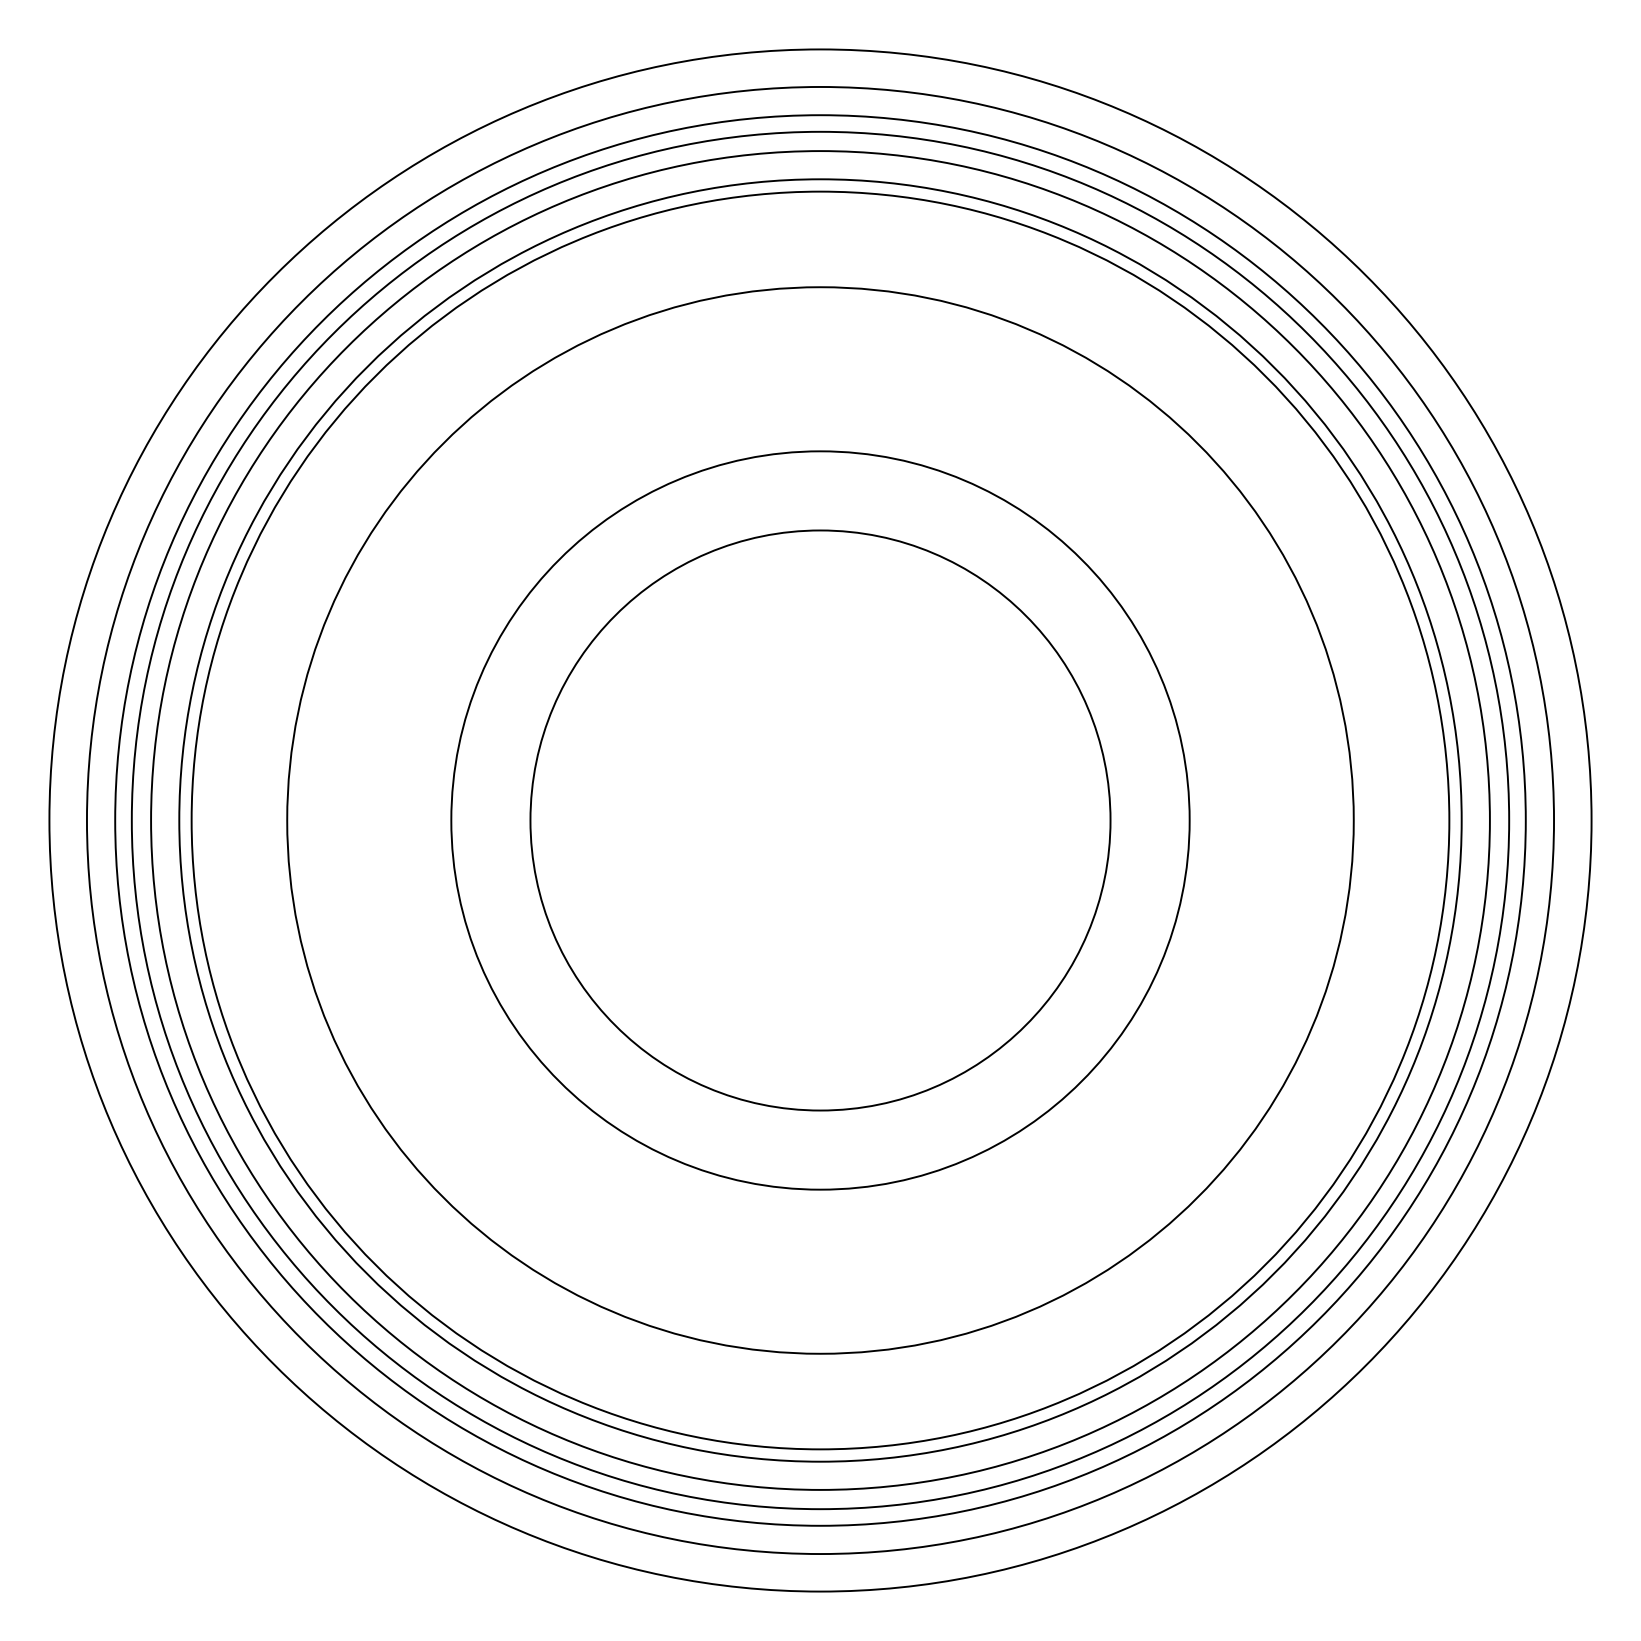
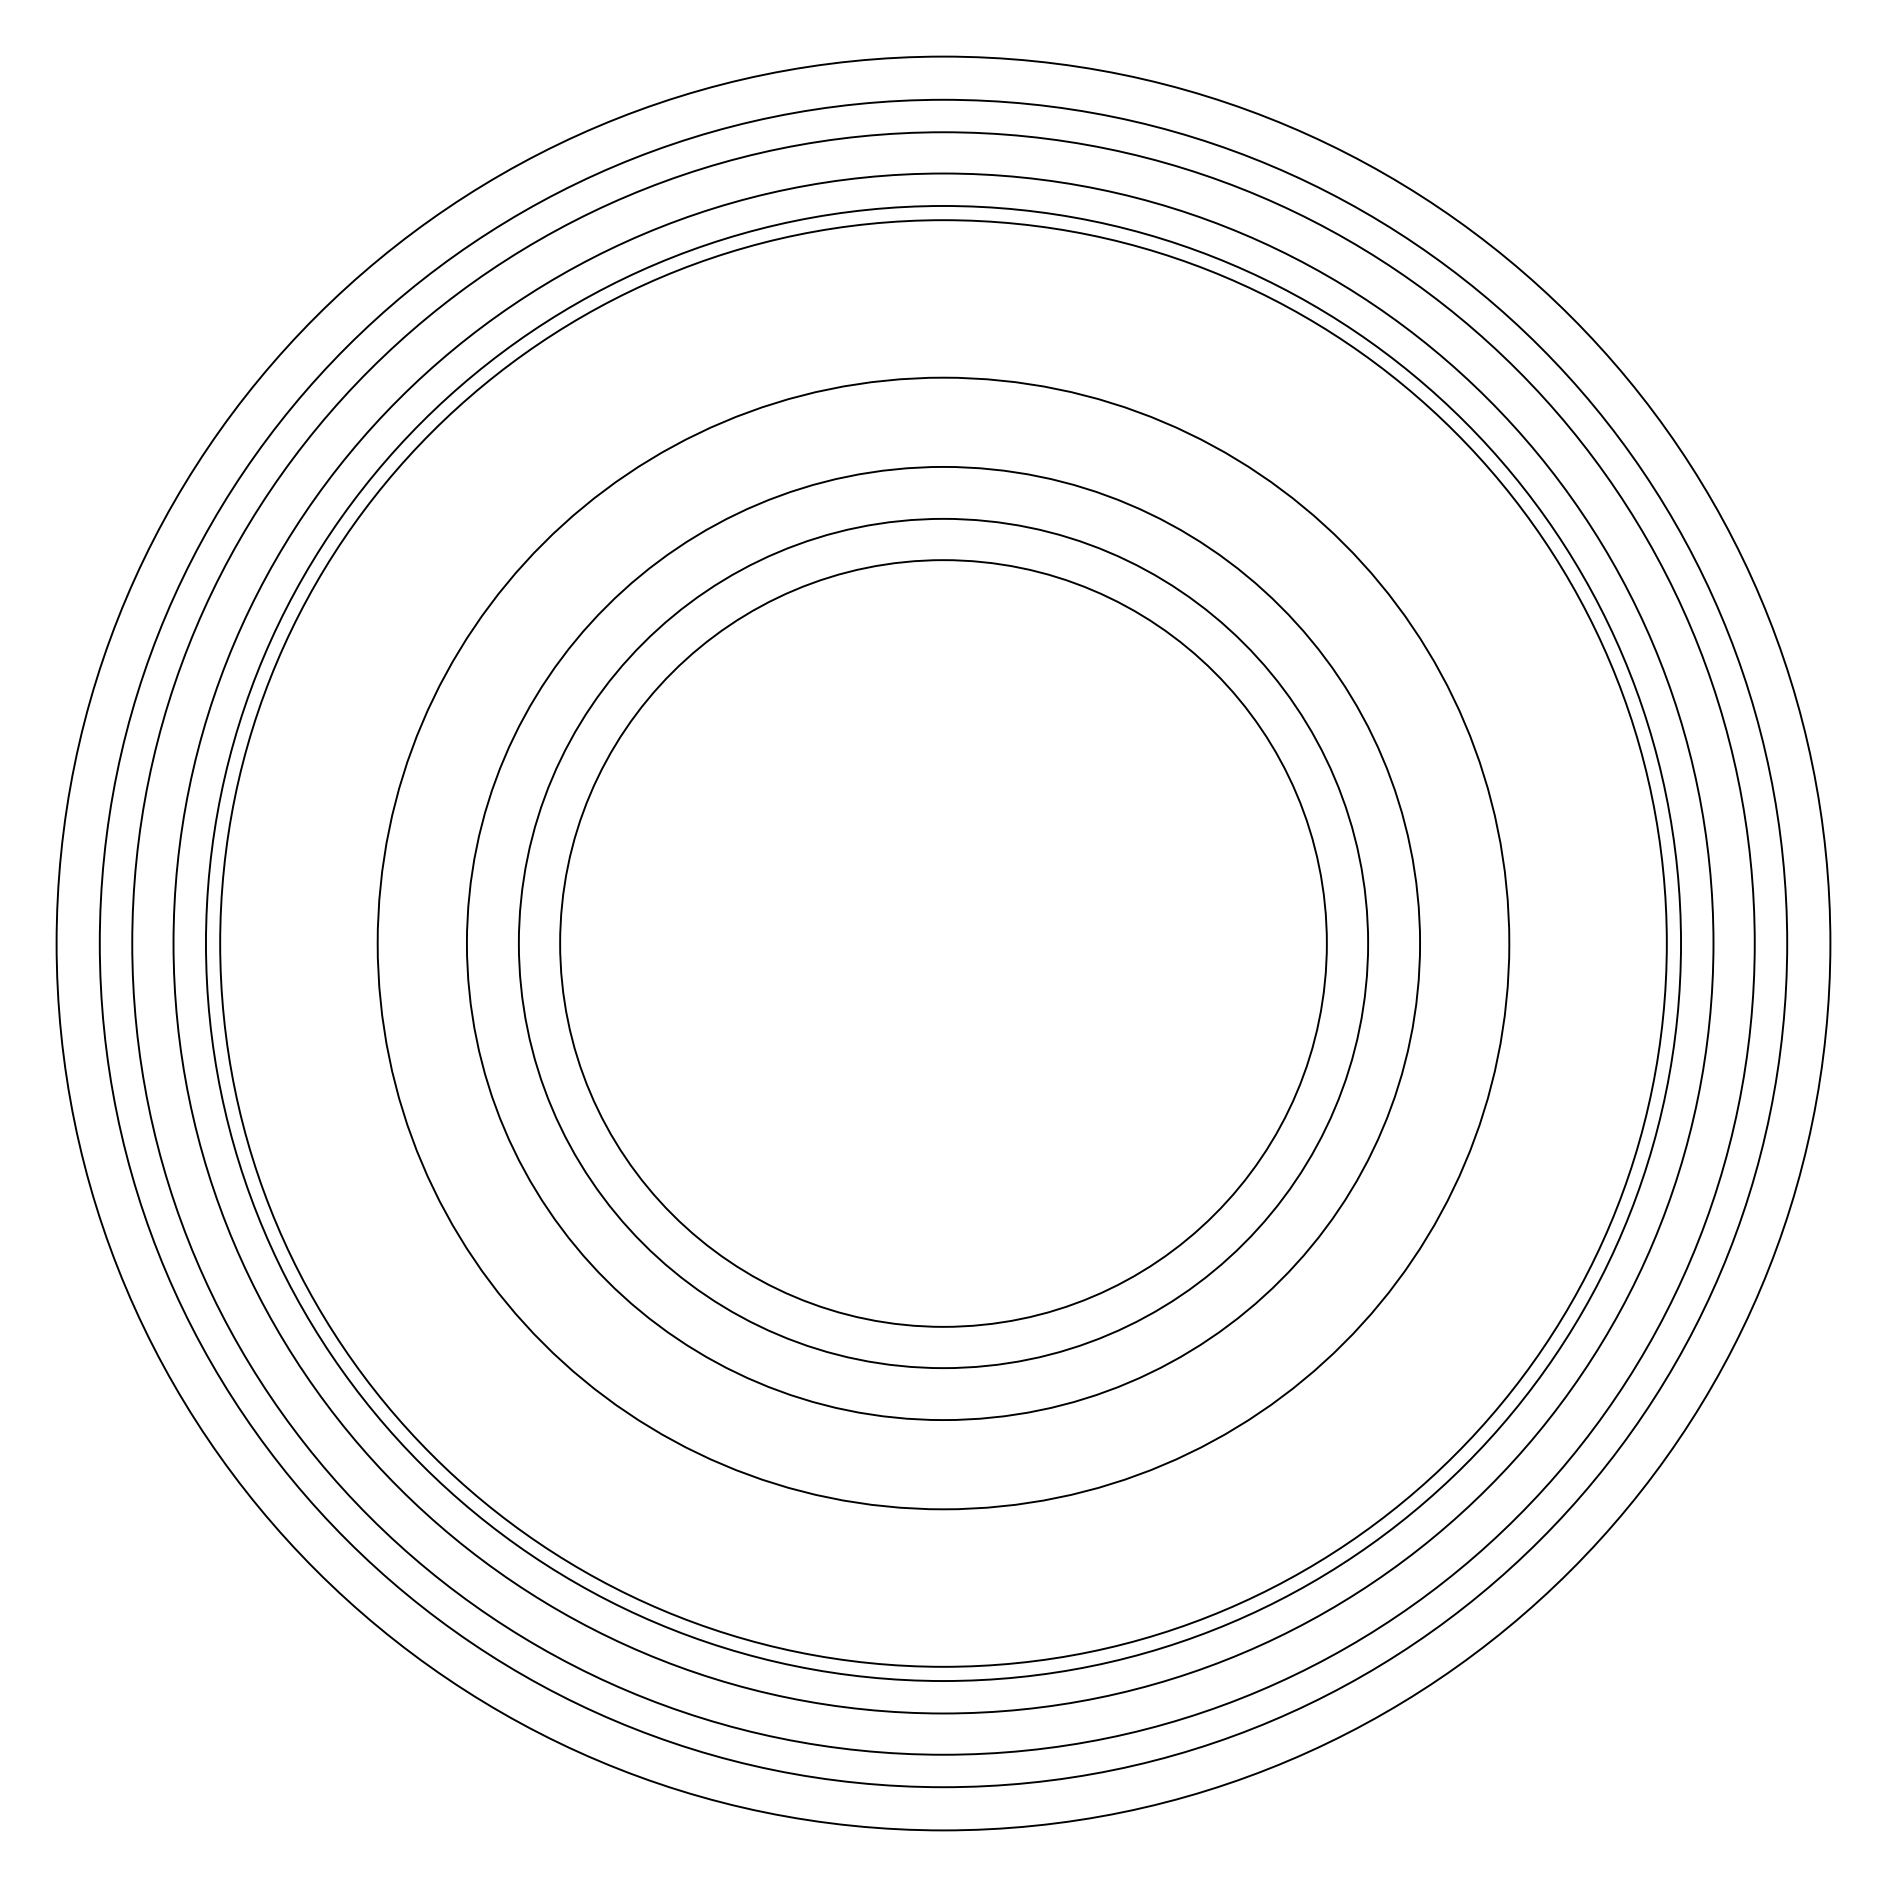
circle: (820, 820) -> (943, 943), size x0.62
circle: (820, 820) -> (943, 943), size x0.71
circle: (820, 820) -> (943, 943), size x1.43

